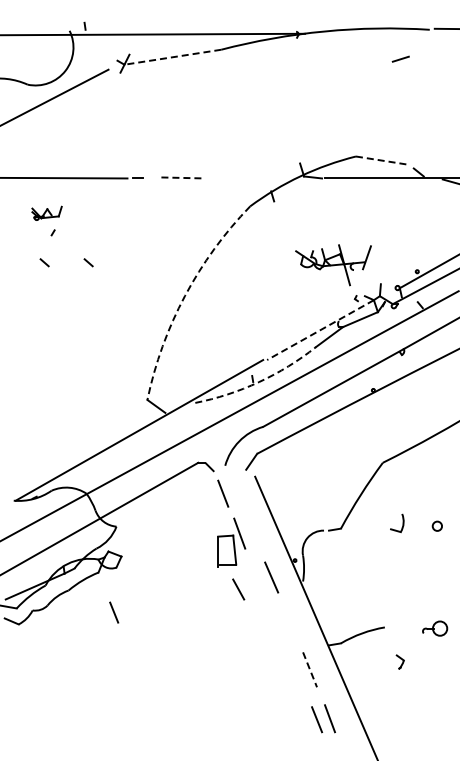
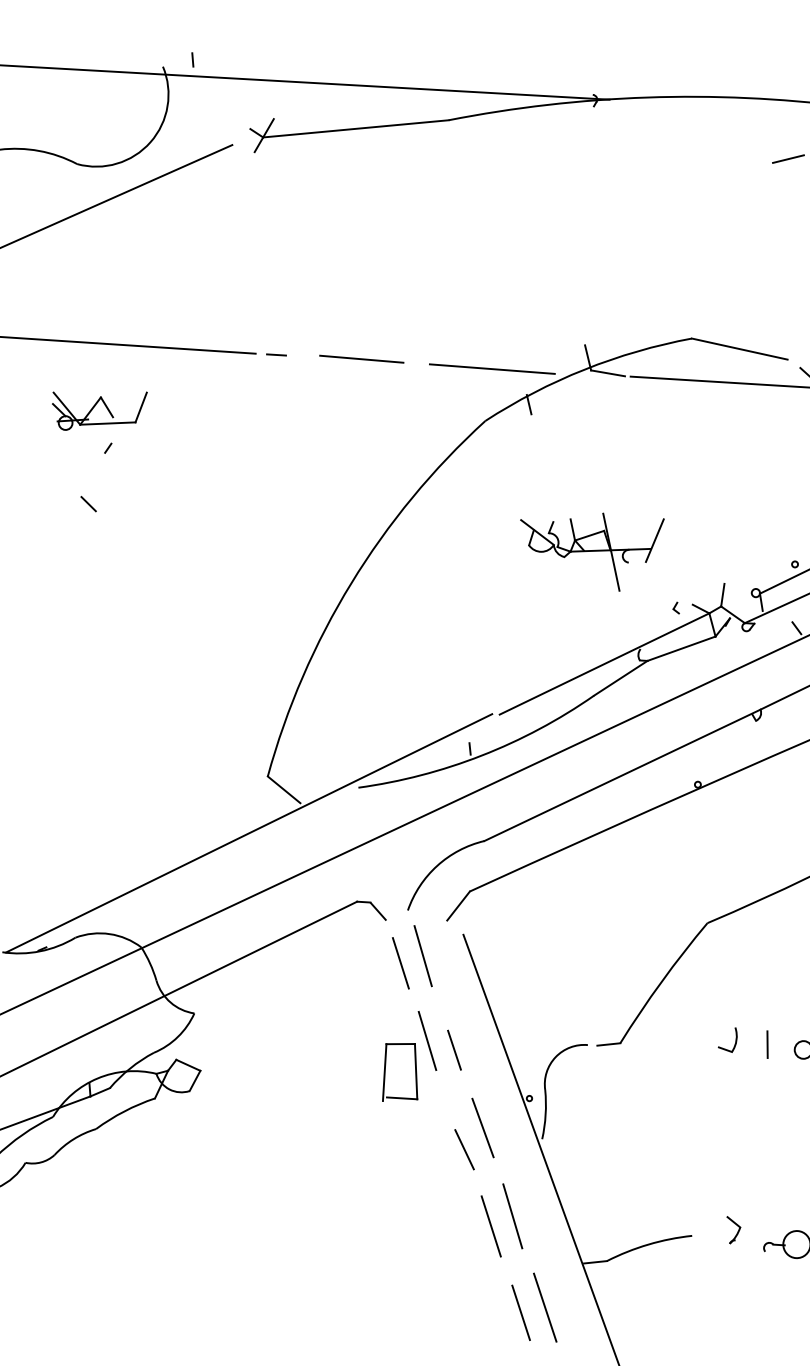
line: (172, 57) -> (355, 129), dashed -> solid
line: (381, 160) -> (739, 349), dashed -> solid
line: (183, 177) -> (362, 358), dashed -> solid
line: (252, 178) -> (492, 368), added
part: (46, 213) -> (97, 410), size x1.67
line: (88, 262) -> (171, 508), removed
part: (333, 265) -> (590, 551), moved
arc: (185, 295) -> (352, 582), dashed -> solid
line: (320, 330) -> (604, 664), dashed -> solid
arc: (258, 382) -> (480, 756), dashed -> solid
line: (234, 488) -> (422, 954), added
part: (397, 523) -> (728, 1040), size x0.71
line: (417, 524) -> (766, 1044), added
line: (238, 589) -> (464, 1149), moved
line: (114, 612) -> (455, 1050), moved
line: (290, 622) -> (513, 1215), added
line: (279, 628) -> (492, 1225), added
part: (399, 661) -> (731, 1228), moved
line: (310, 669) -> (546, 1307), dashed -> solid
line: (297, 673) -> (520, 1313), added

